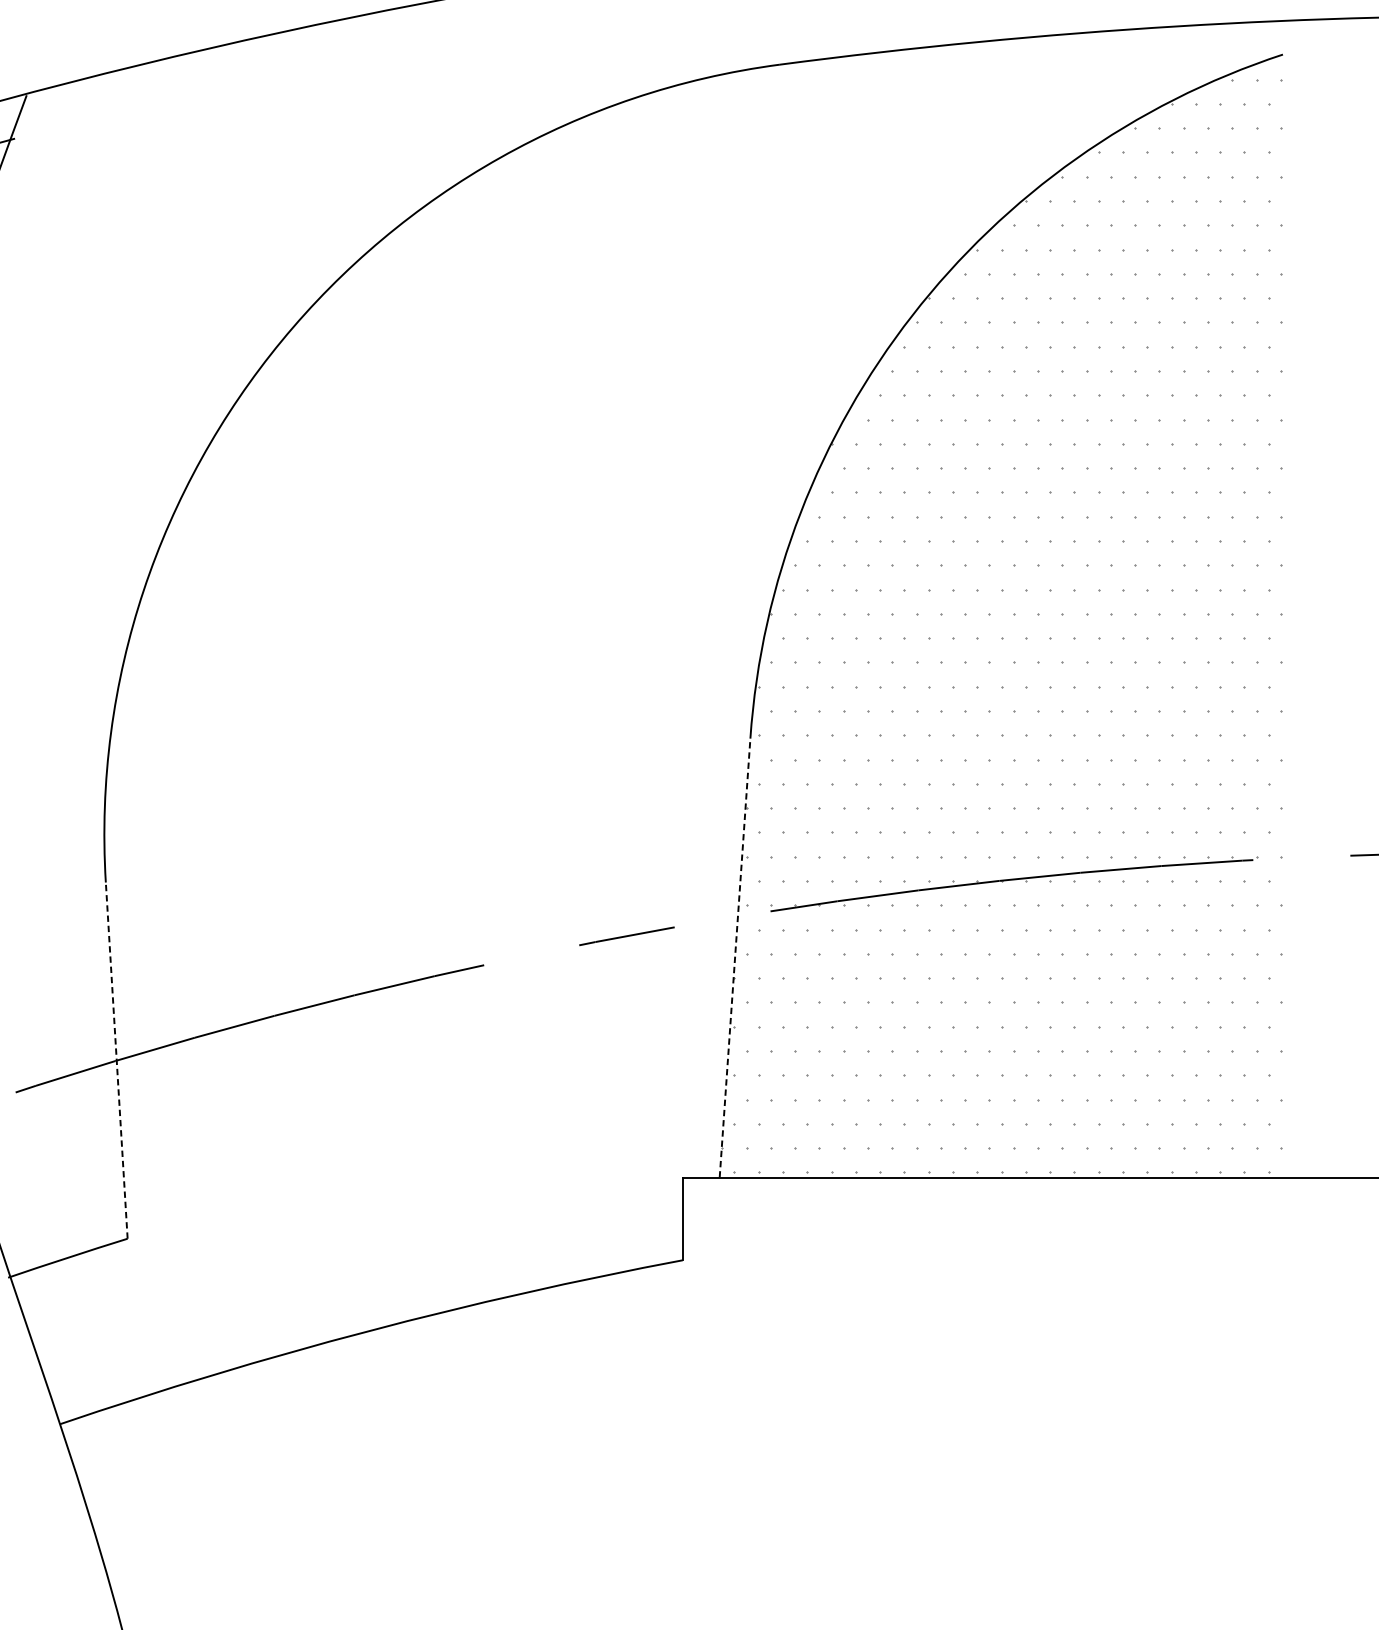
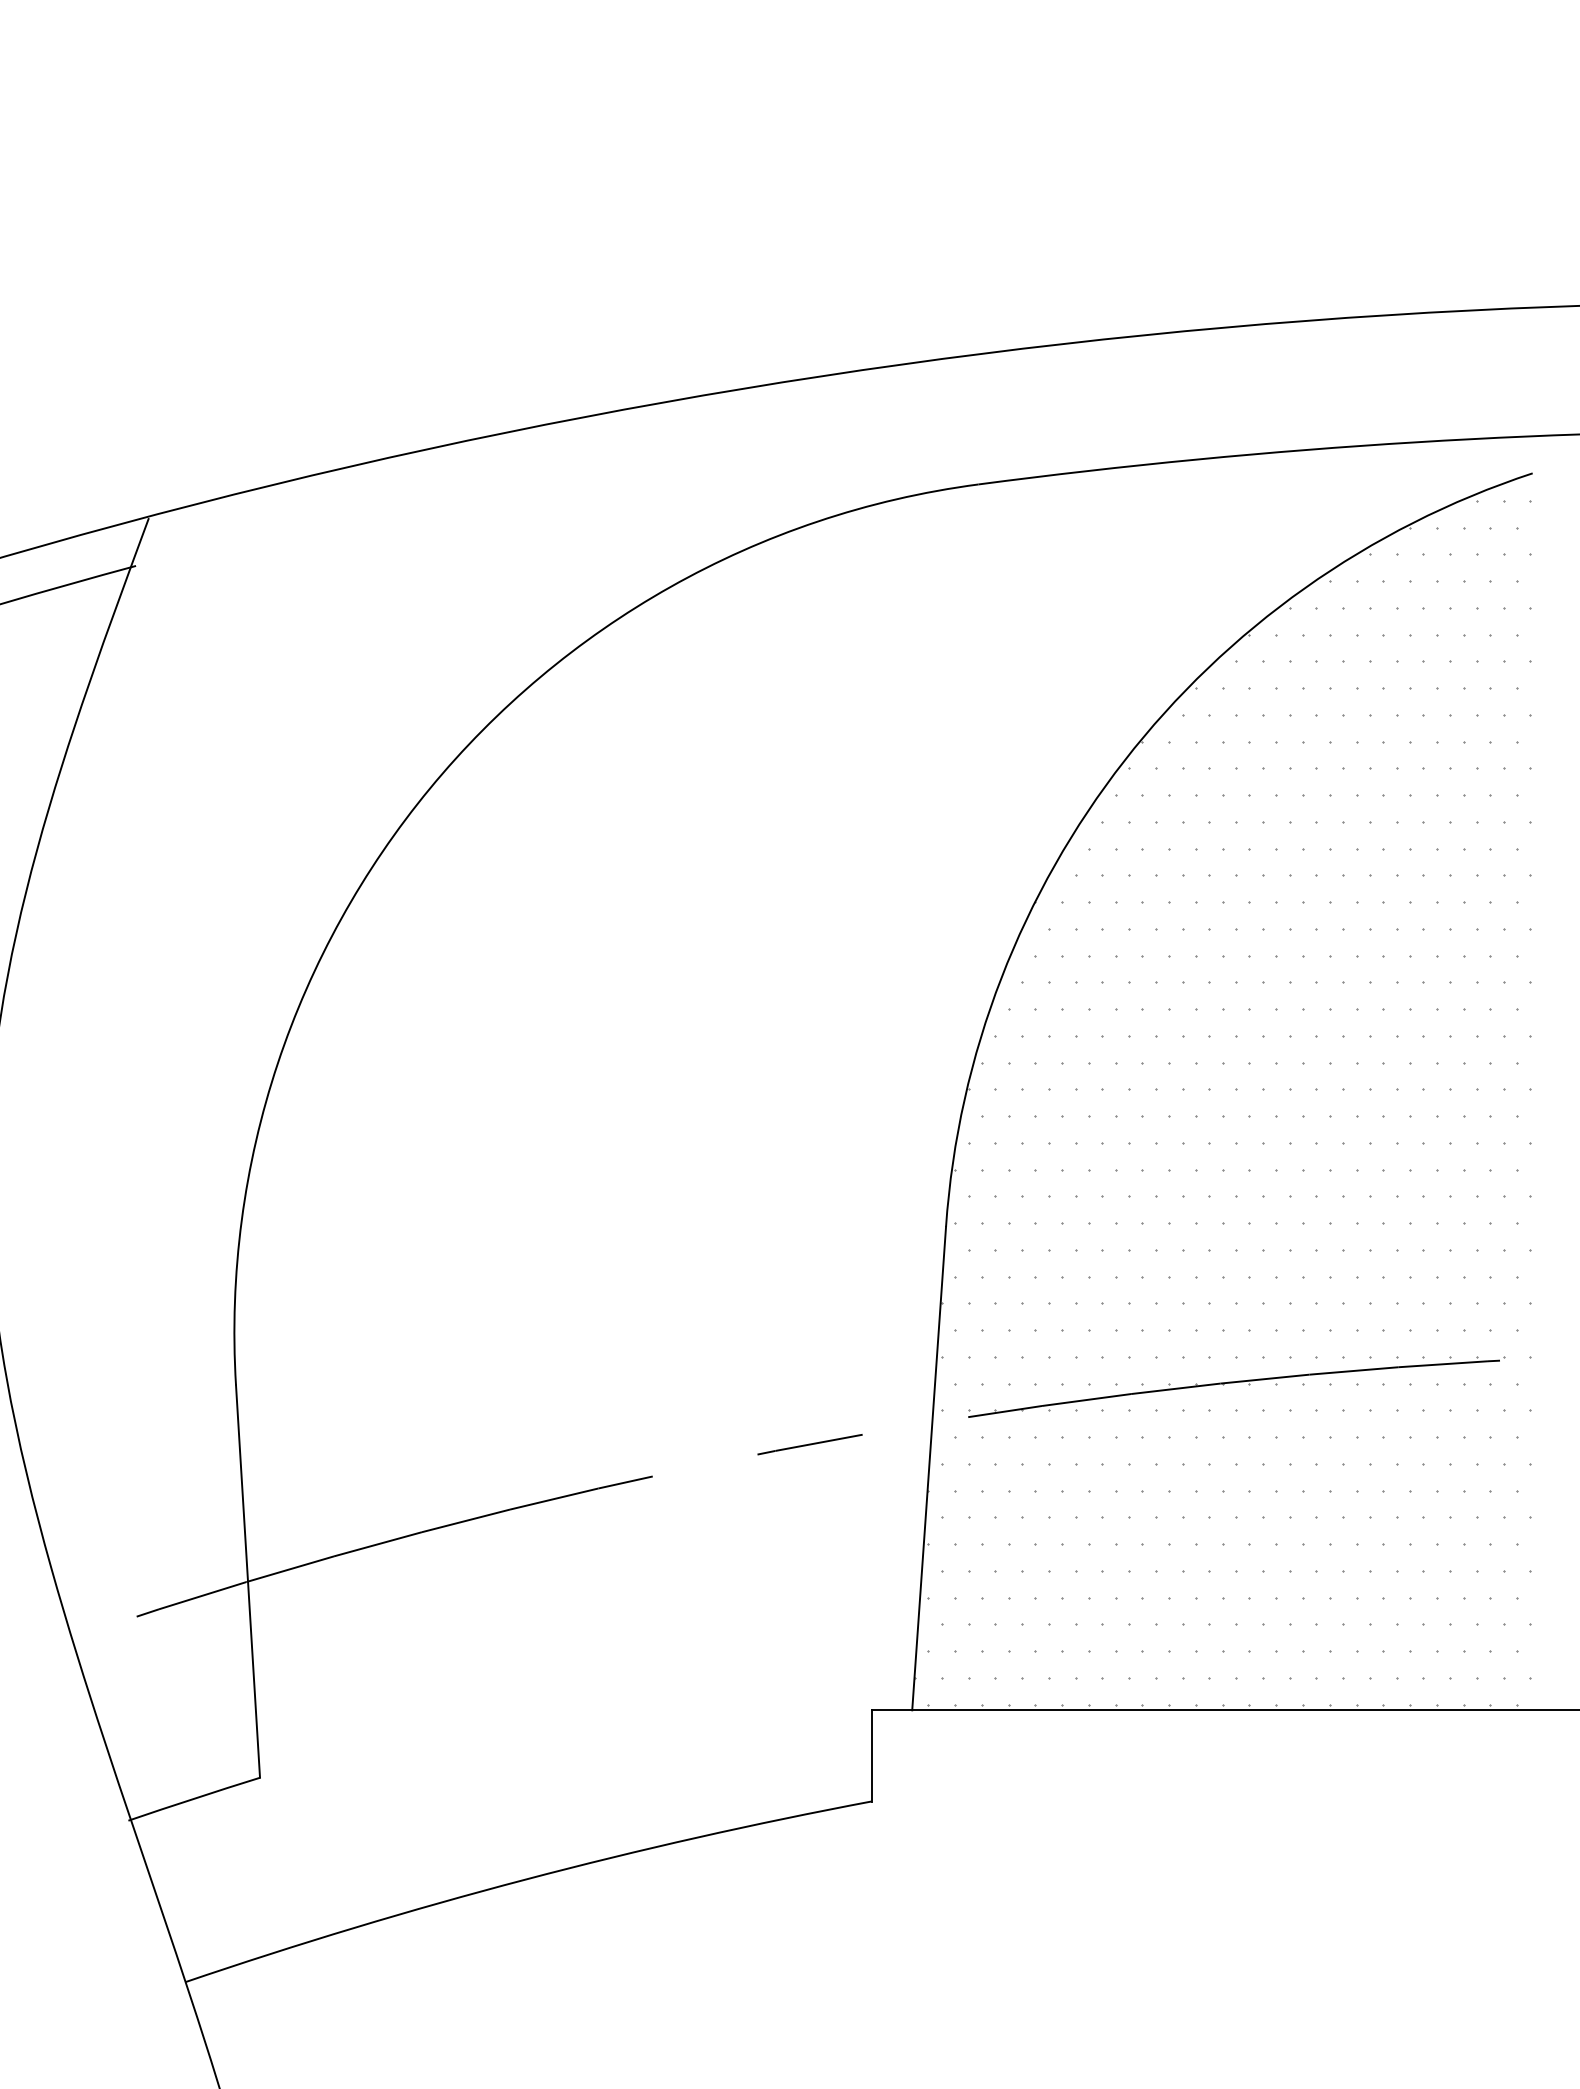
line: (735, 957) -> (929, 1468), dashed -> solid
line: (117, 1060) -> (248, 1581), dashed -> solid

